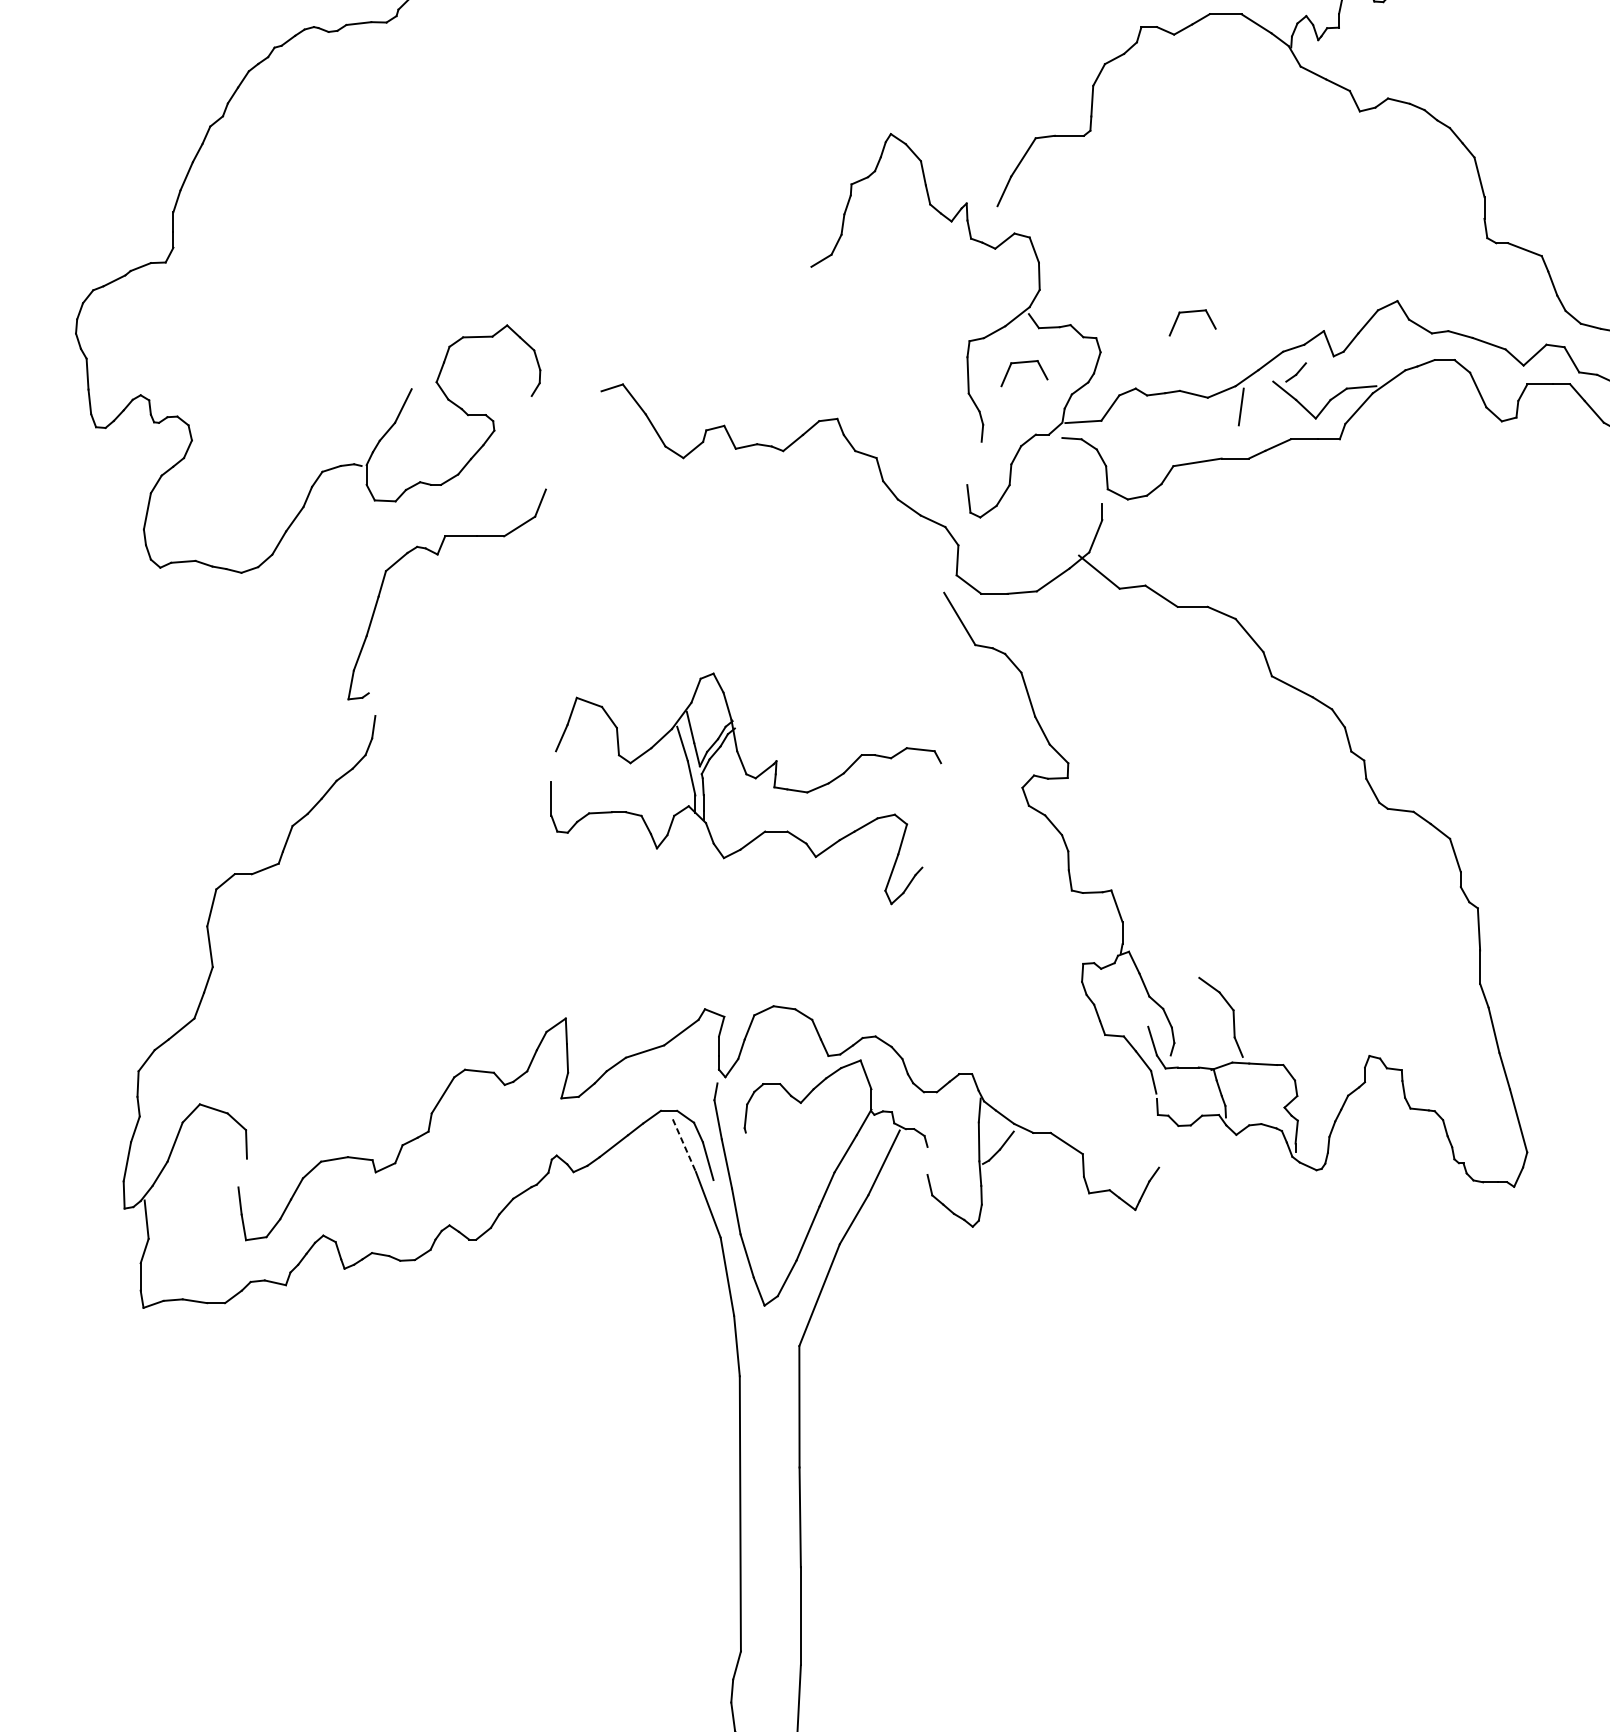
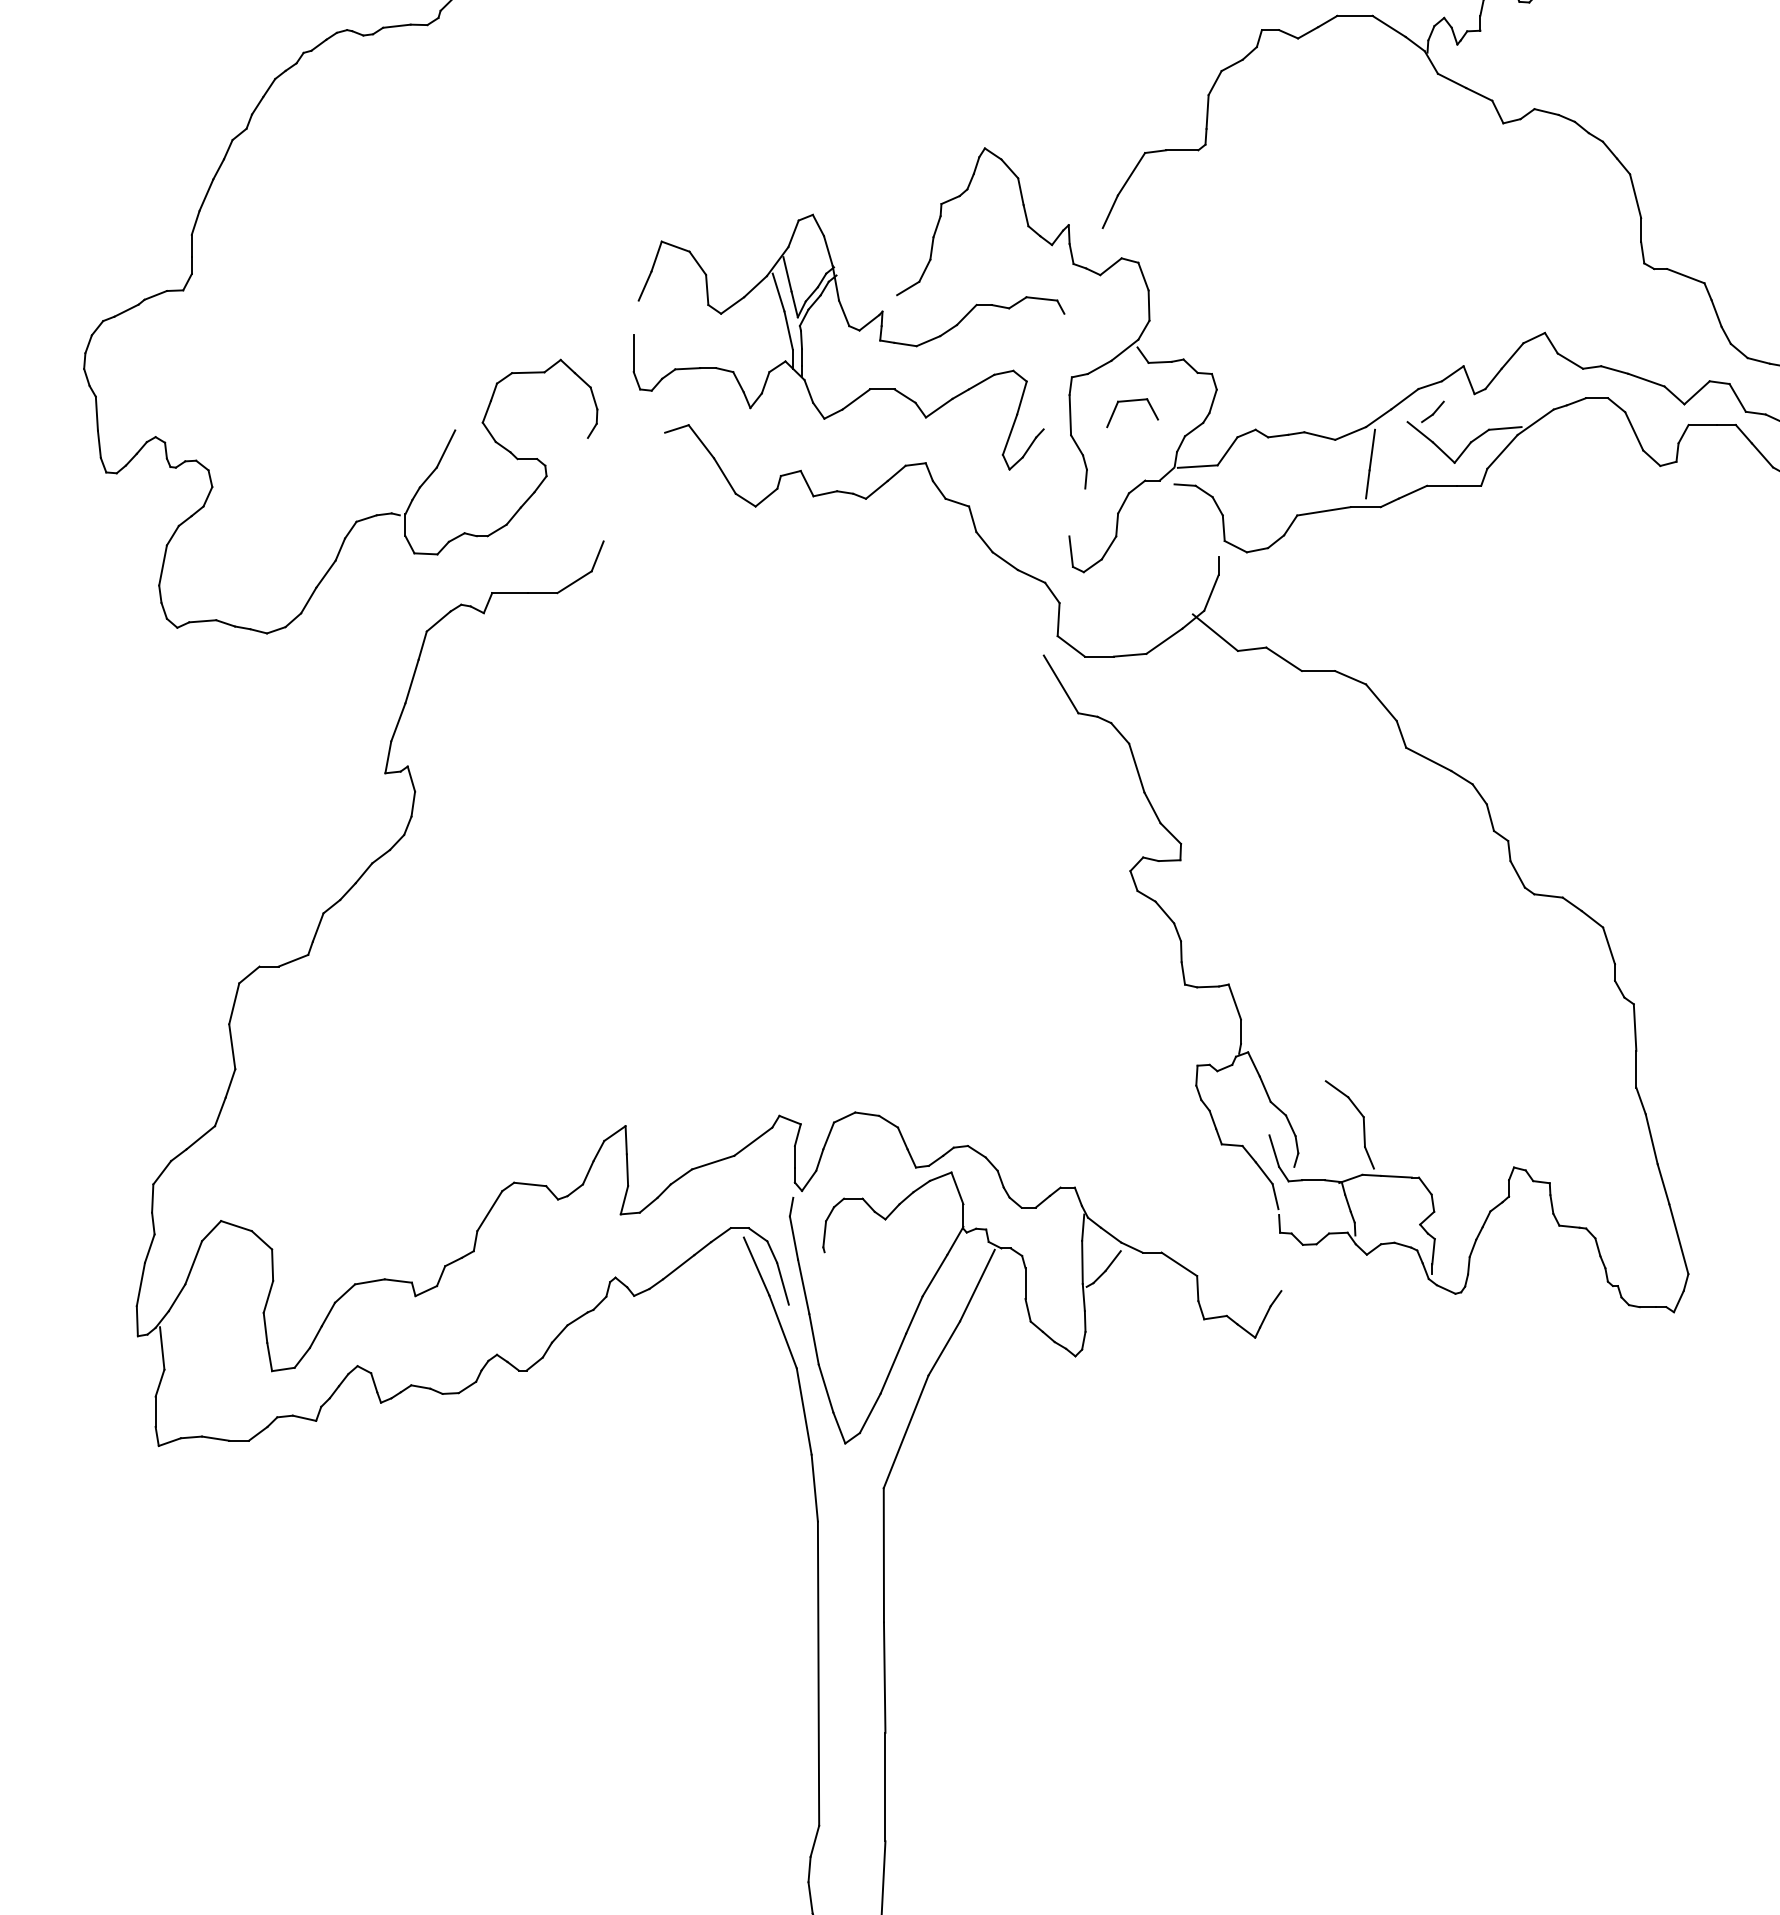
part: (1192, 312) -> (1318, 345), removed
line: (1236, 438) -> (1367, 484), added
line: (372, 704) -> (411, 778), added
part: (748, 776) -> (851, 328), moved
line: (684, 1145) -> (756, 1266), dashed -> solid
line: (927, 1160) -> (1025, 1283), added
line: (242, 1172) -> (268, 1296), added

